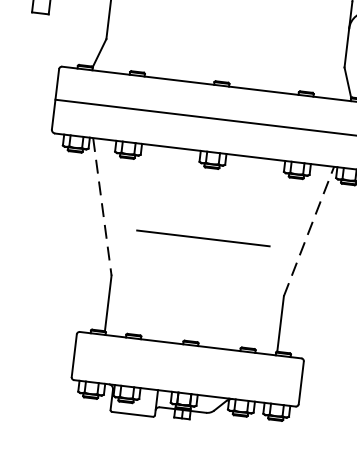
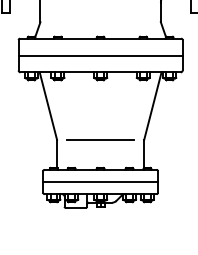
line: (102, 207) -> (48, 106), dashed -> solid
line: (308, 232) -> (152, 106), dashed -> solid
line: (203, 237) -> (100, 139), moved
line: (187, 370) -> (100, 182), added

